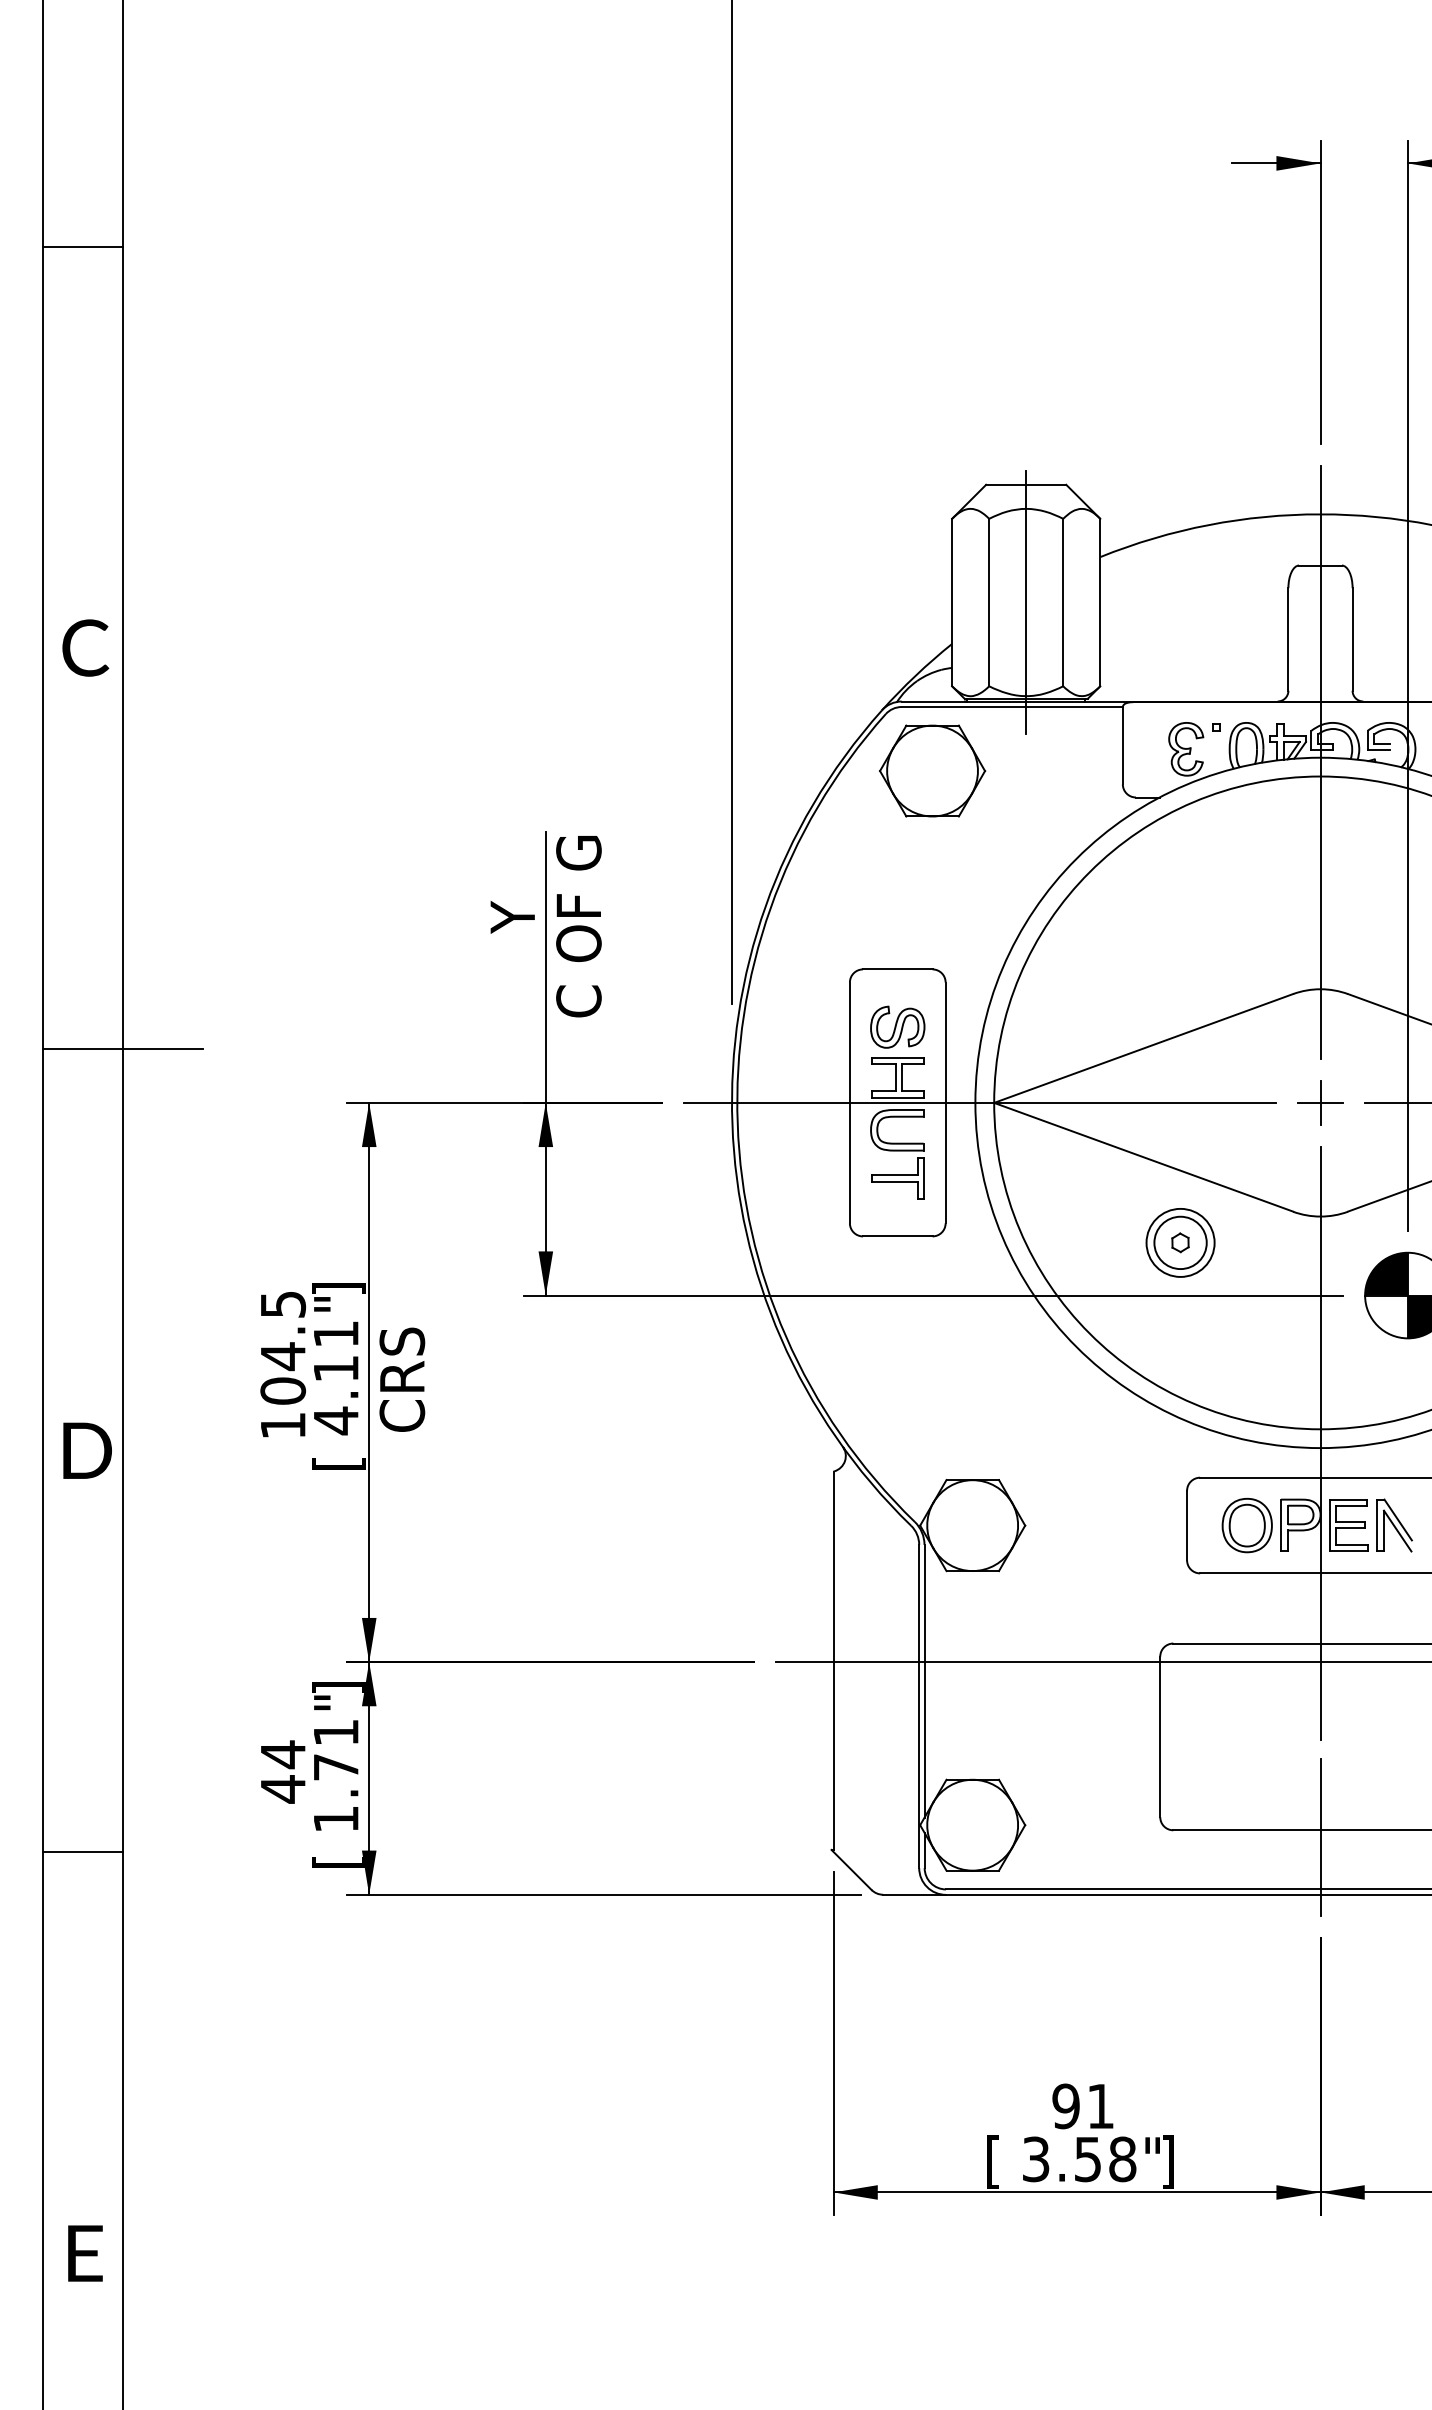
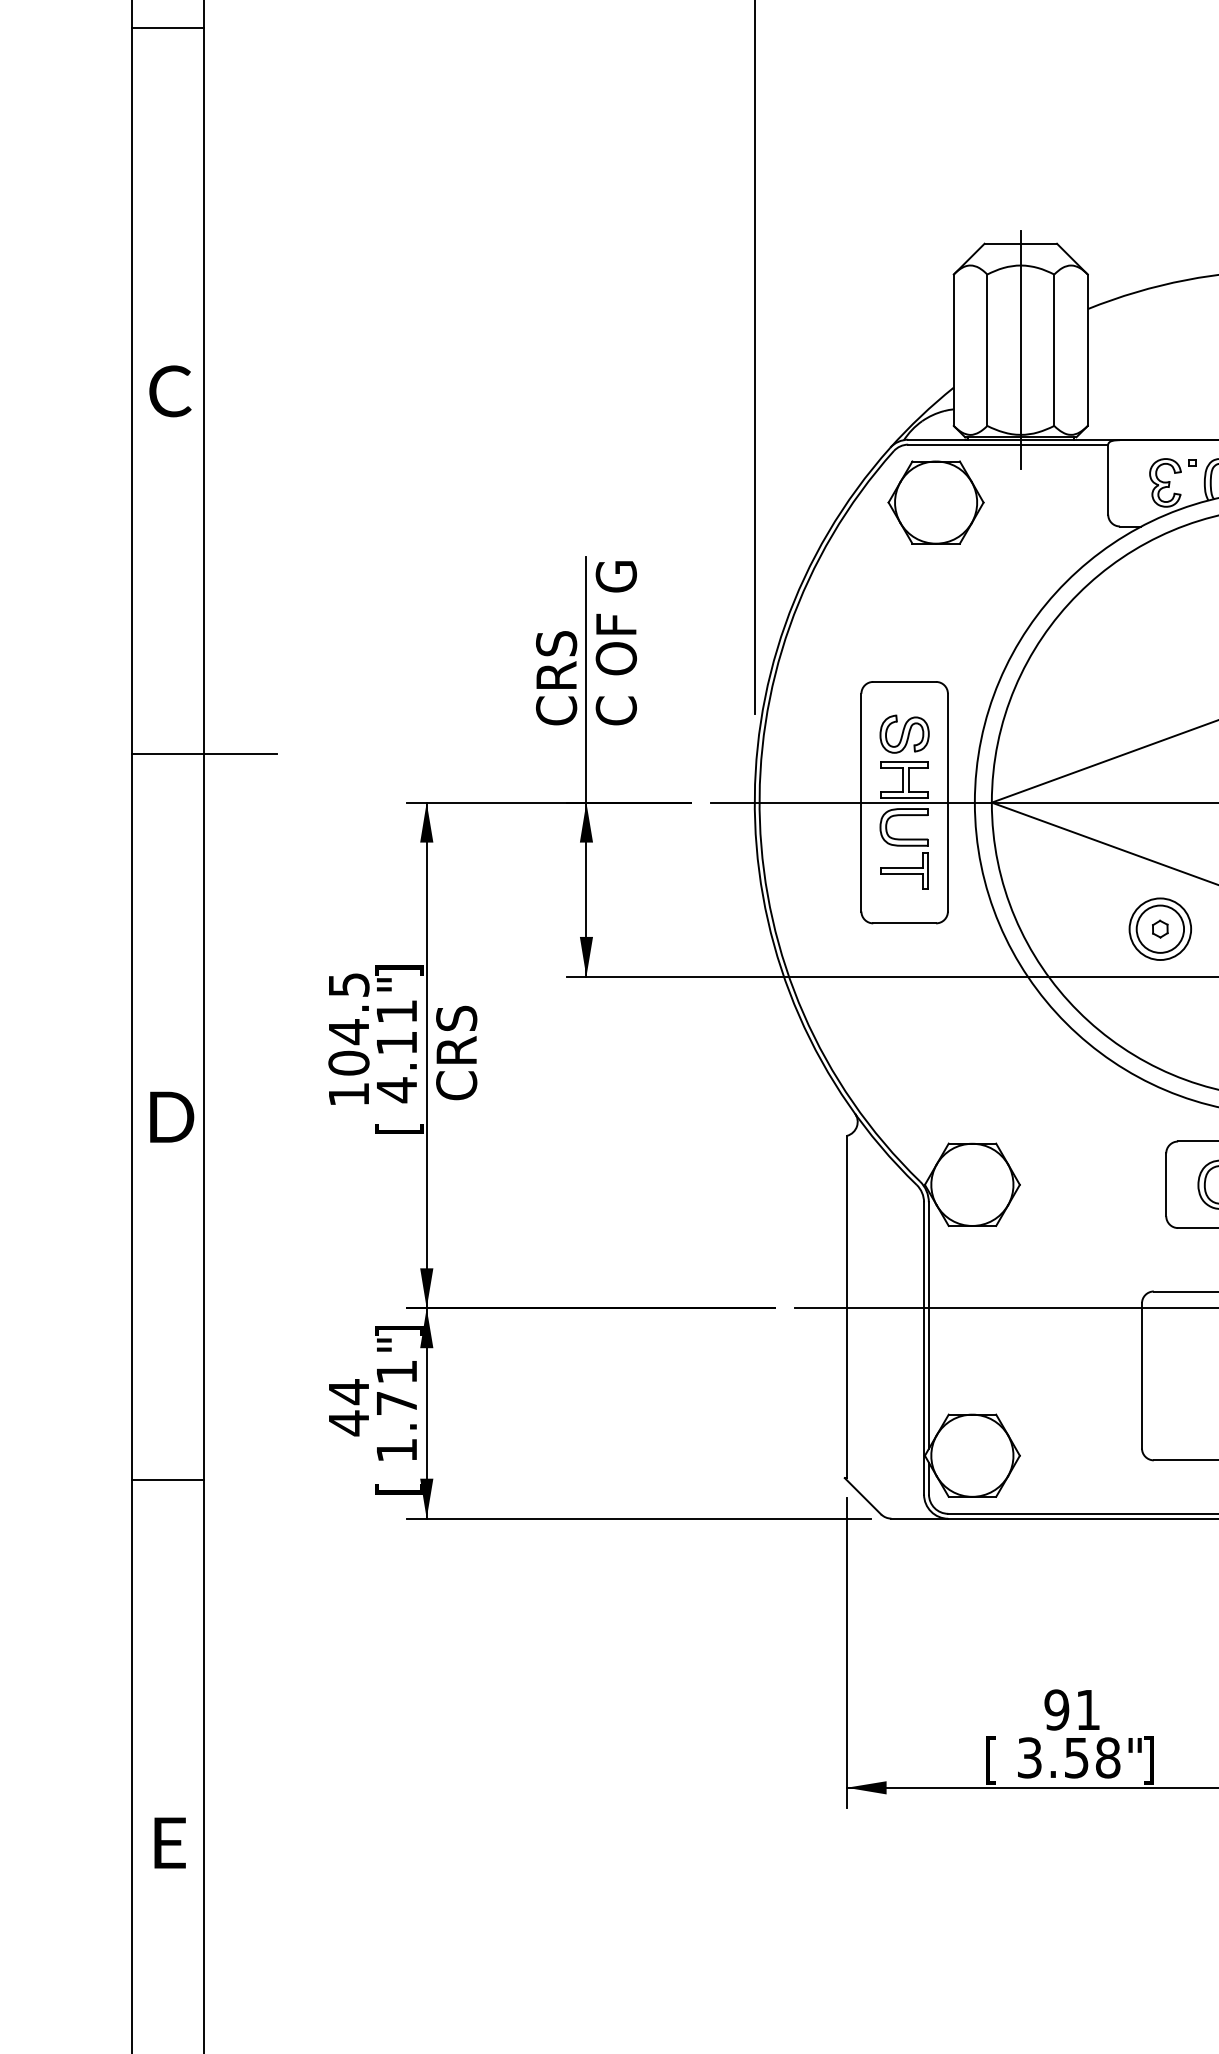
text: (512, 959) -> (556, 672), Y -> CRS

